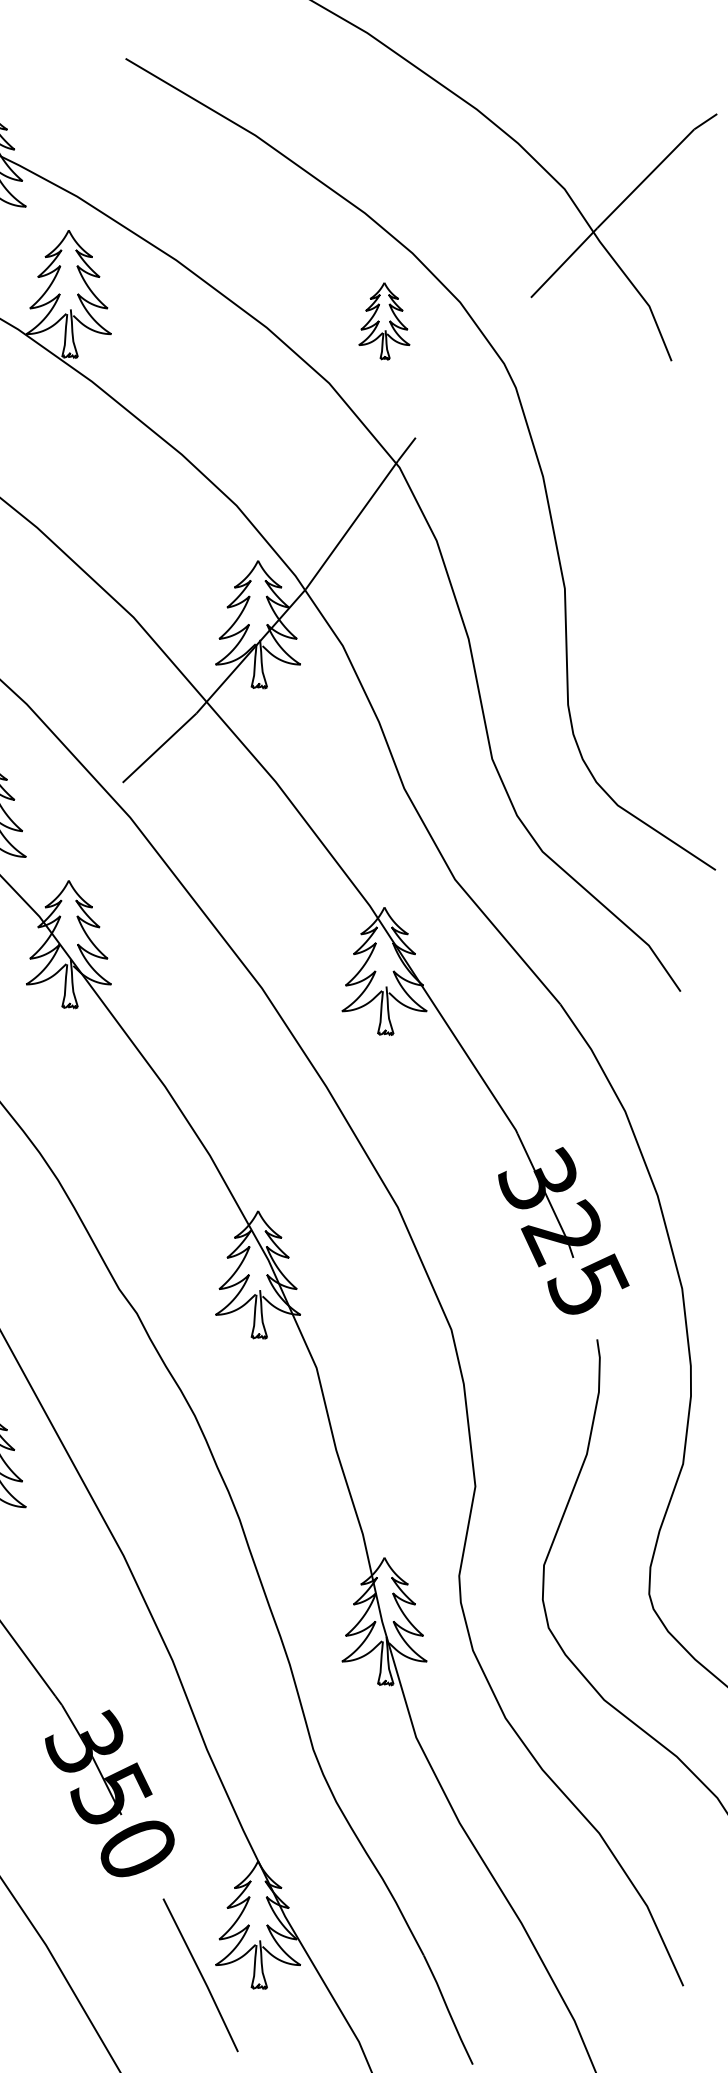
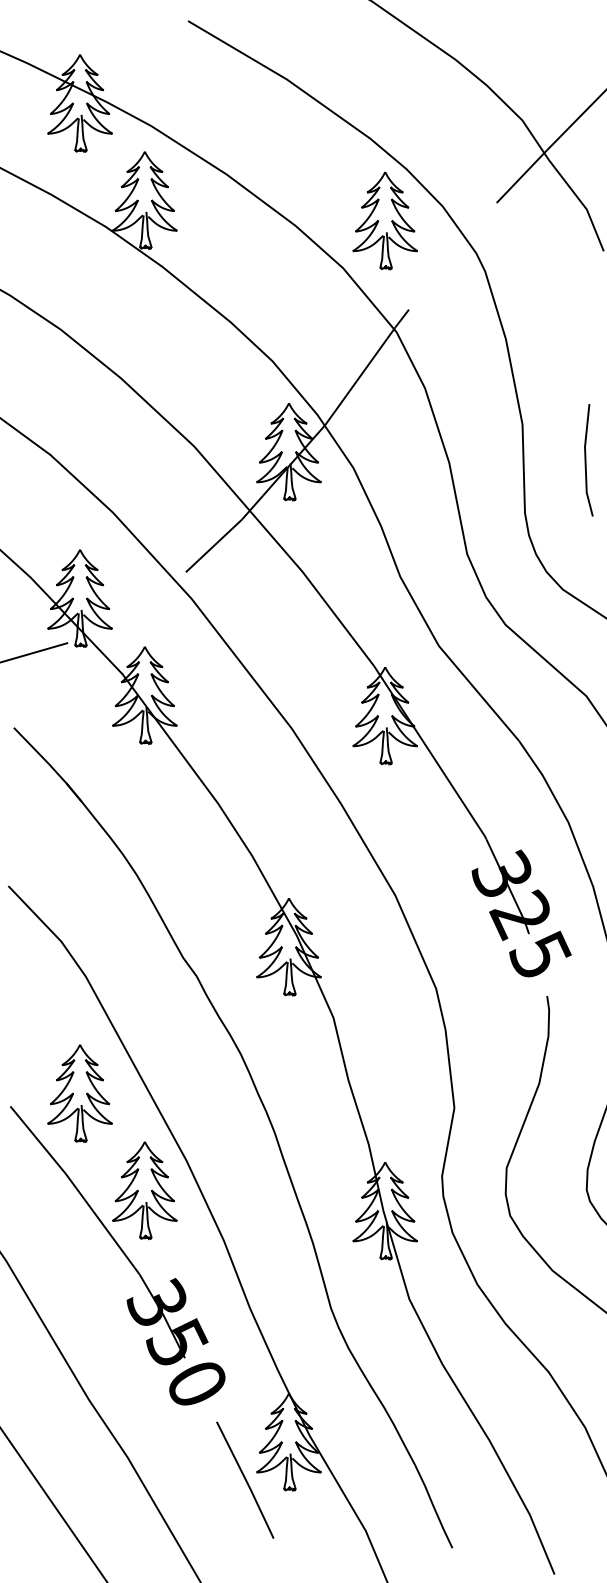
part: (383, 320) -> (384, 220), size x1.67
line: (648, 635) -> (586, 460), added
part: (68, 1594) -> (144, 1190), added

